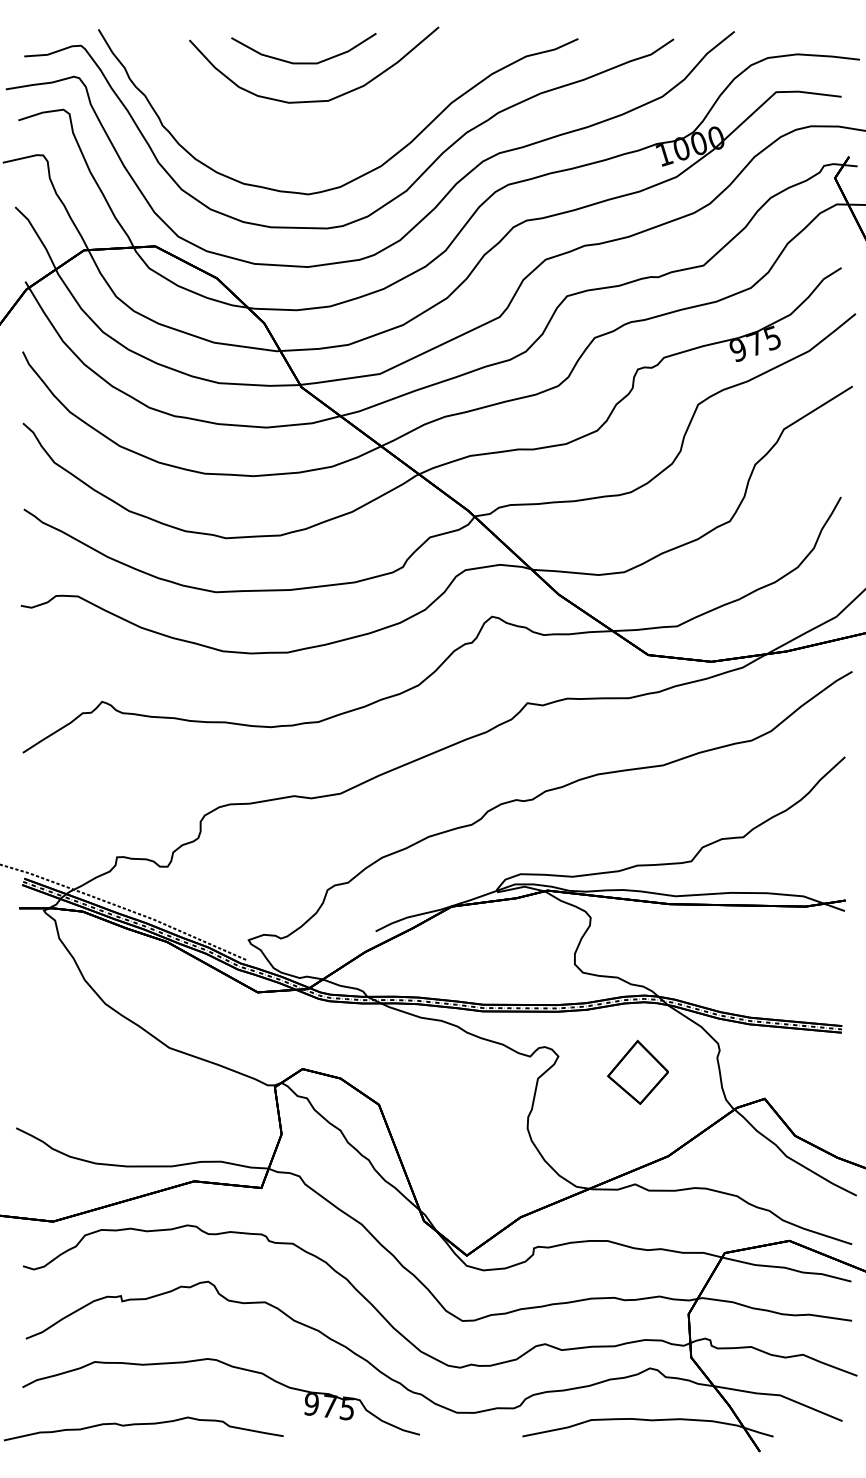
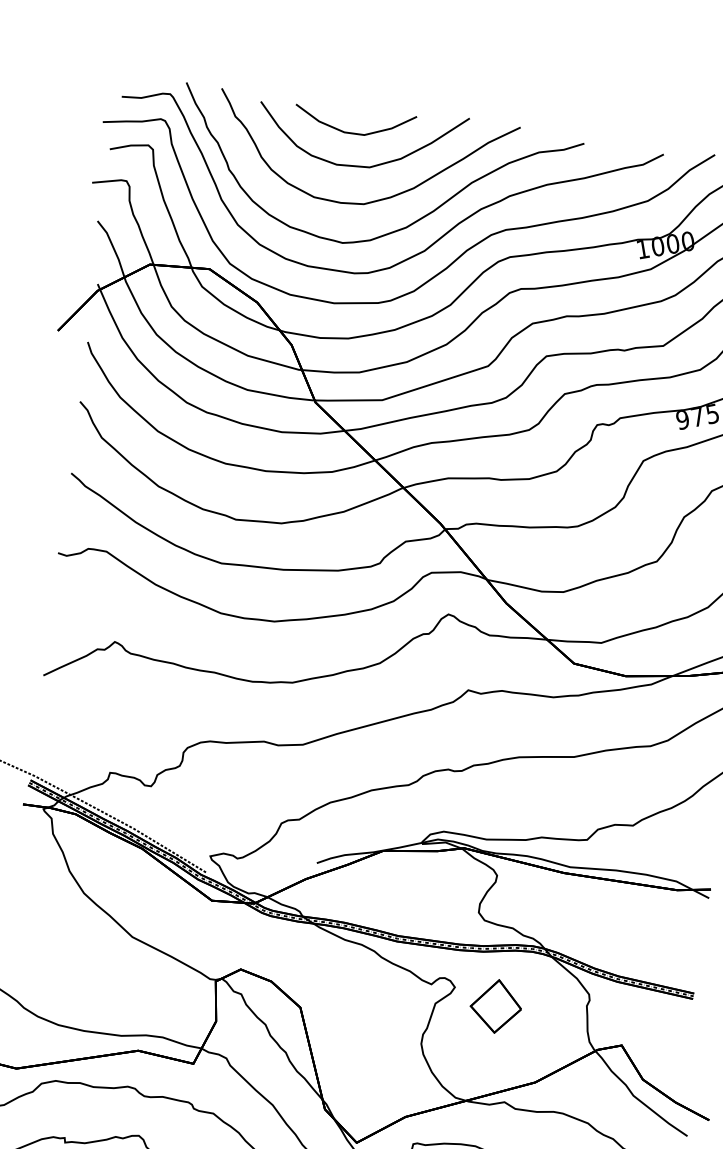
curve: (338, 139) -> (373, 200), added
part: (637, 1071) -> (495, 1005), moved

